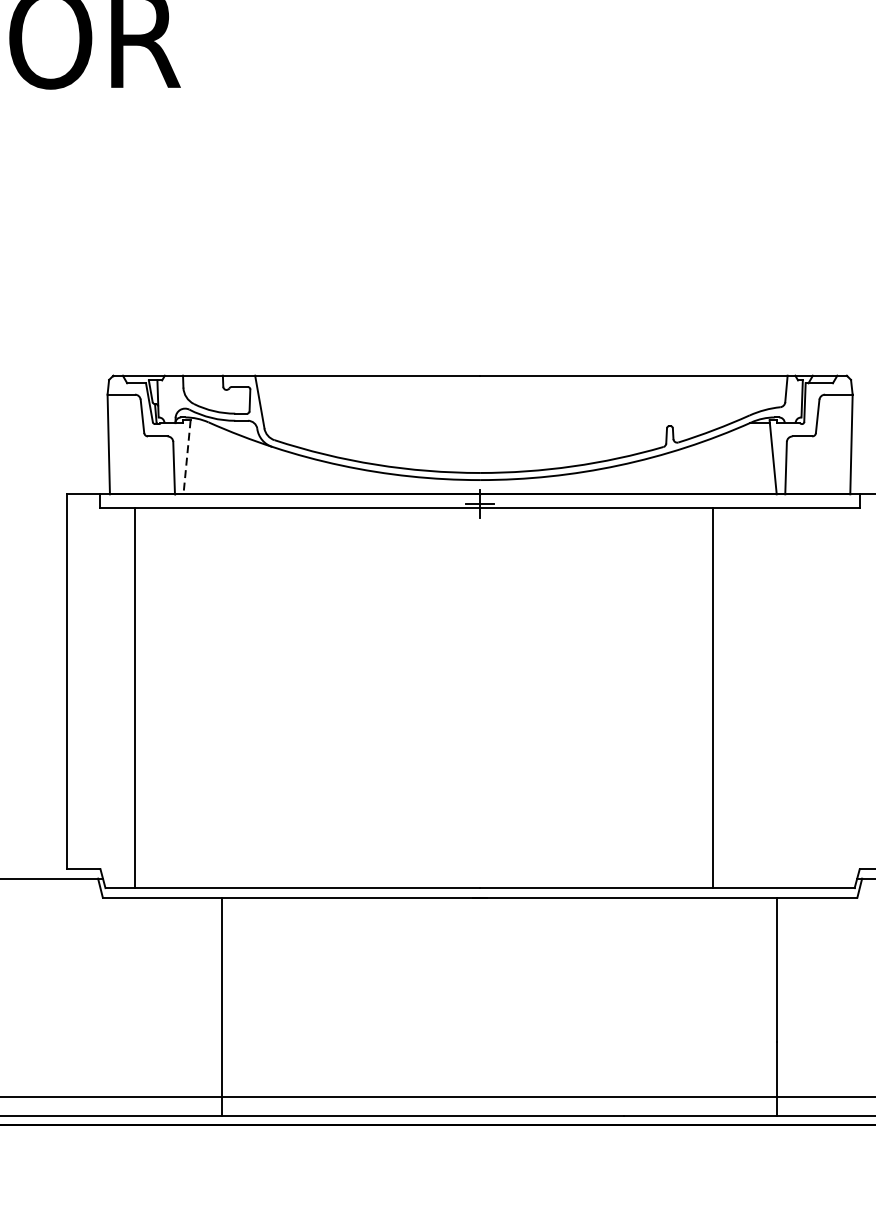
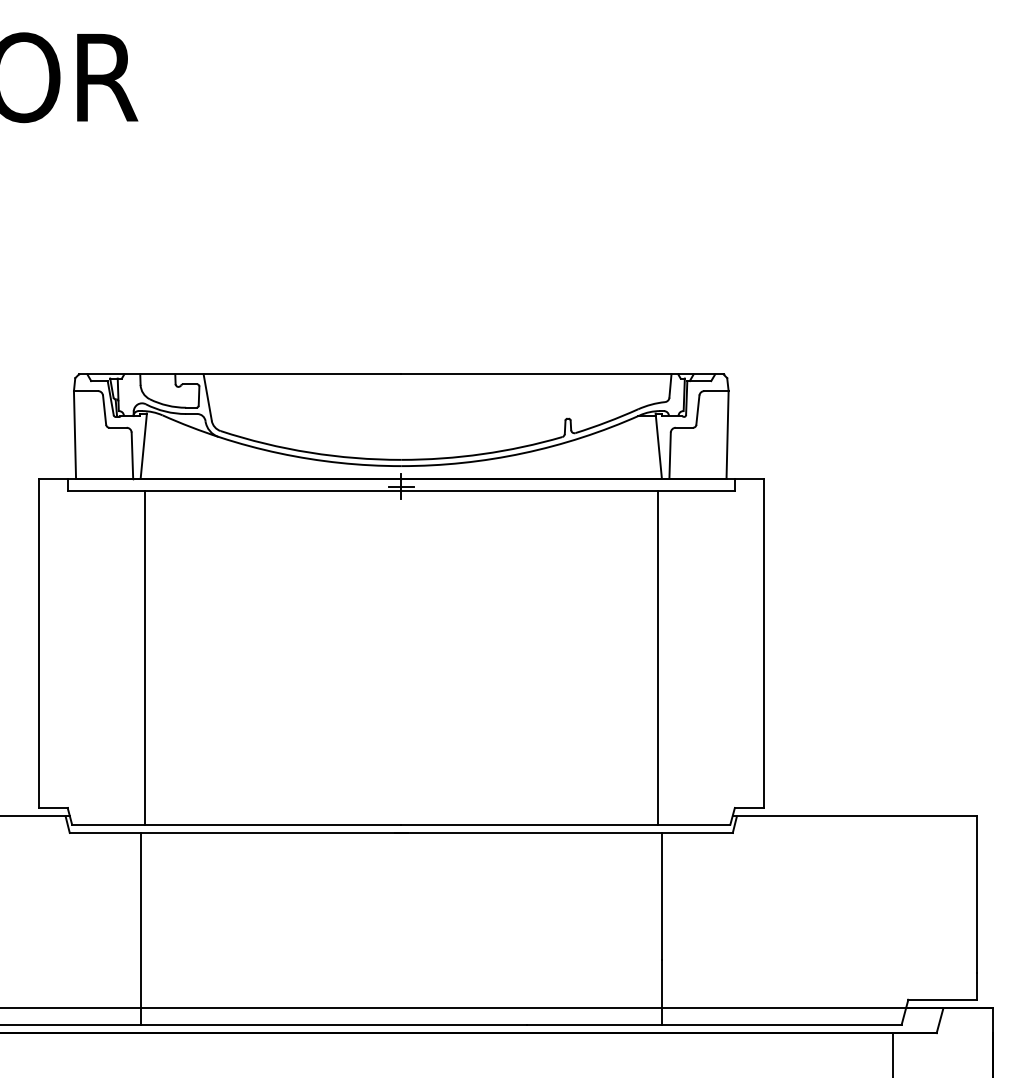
line: (186, 457) -> (143, 446), dashed -> solid
line: (134, 697) -> (144, 657), moved
line: (712, 697) -> (657, 657), moved
line: (222, 1006) -> (140, 928), moved

